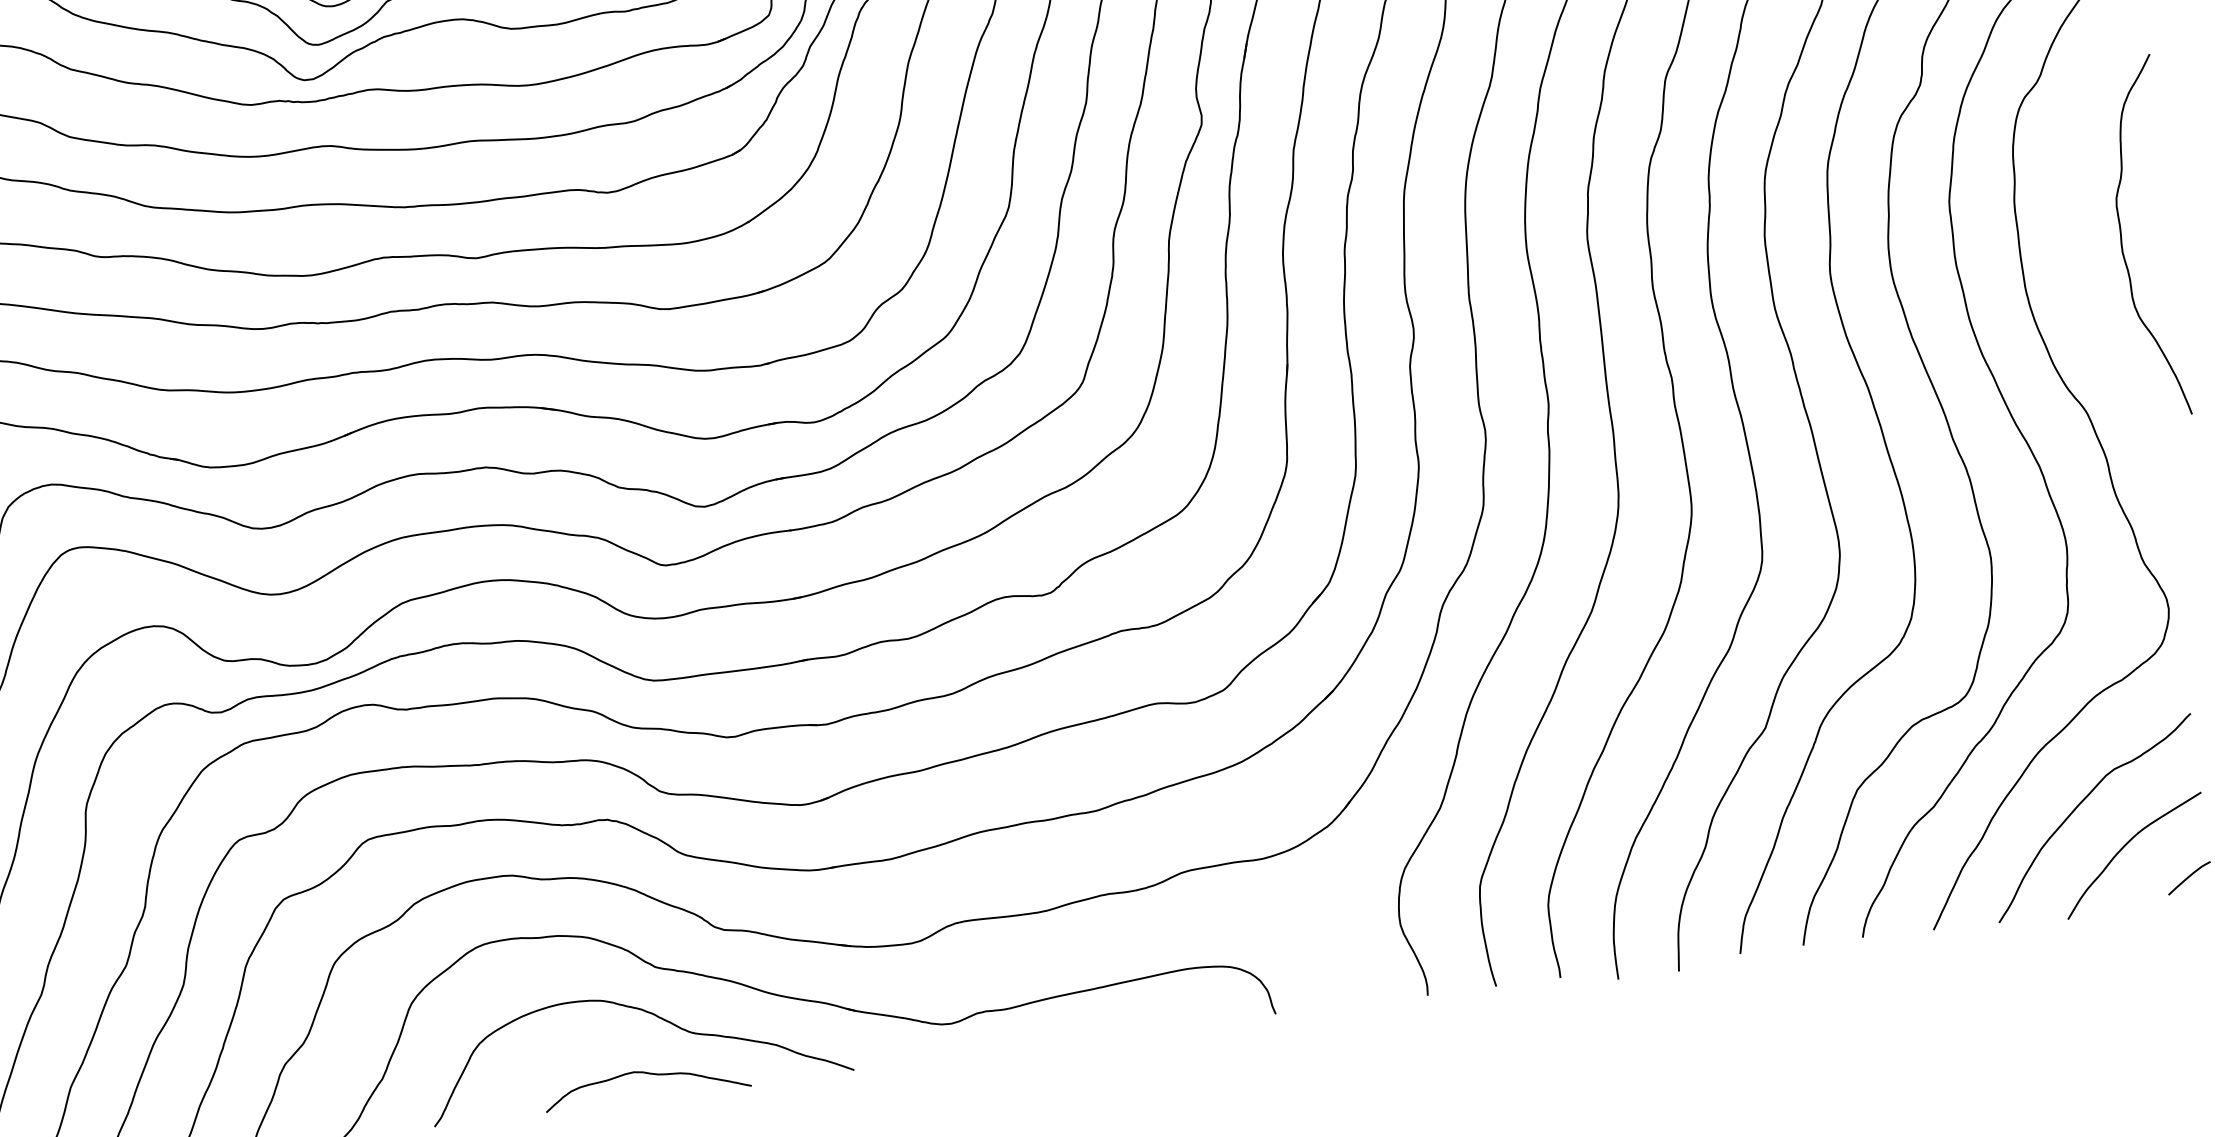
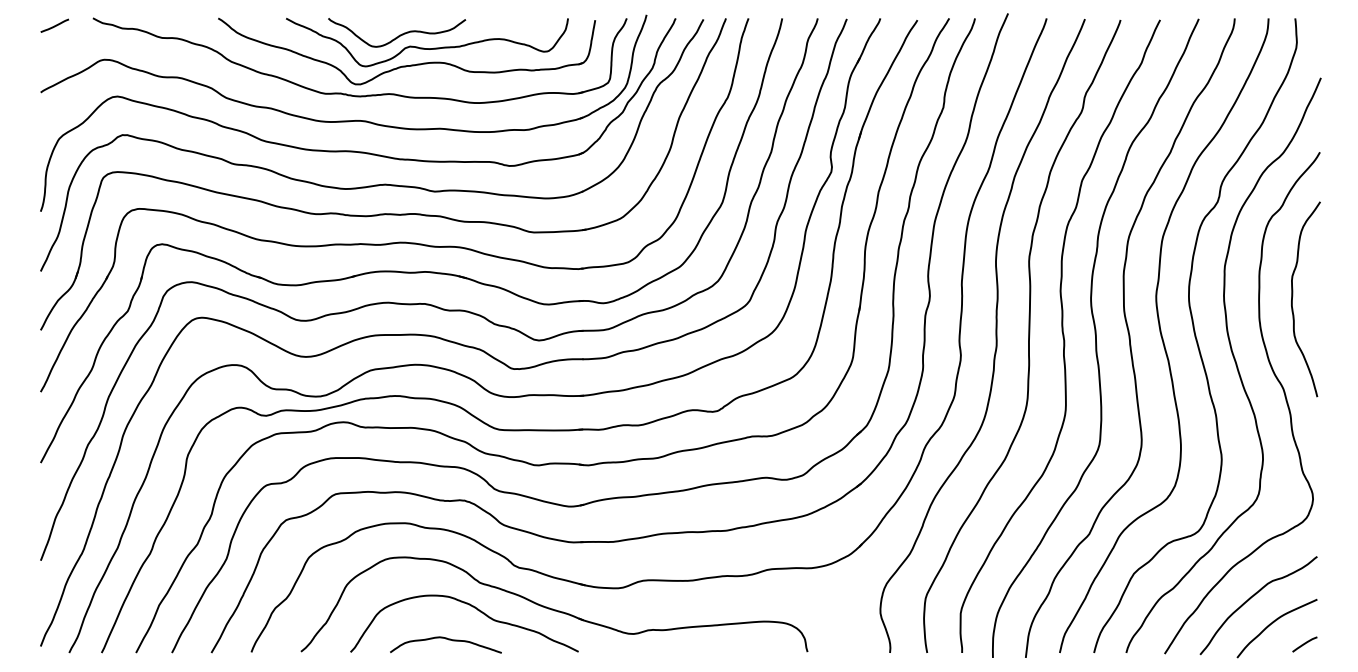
curve: (2123, 235) -> (1293, 296), moved
curve: (644, 1074) -> (445, 639), moved

